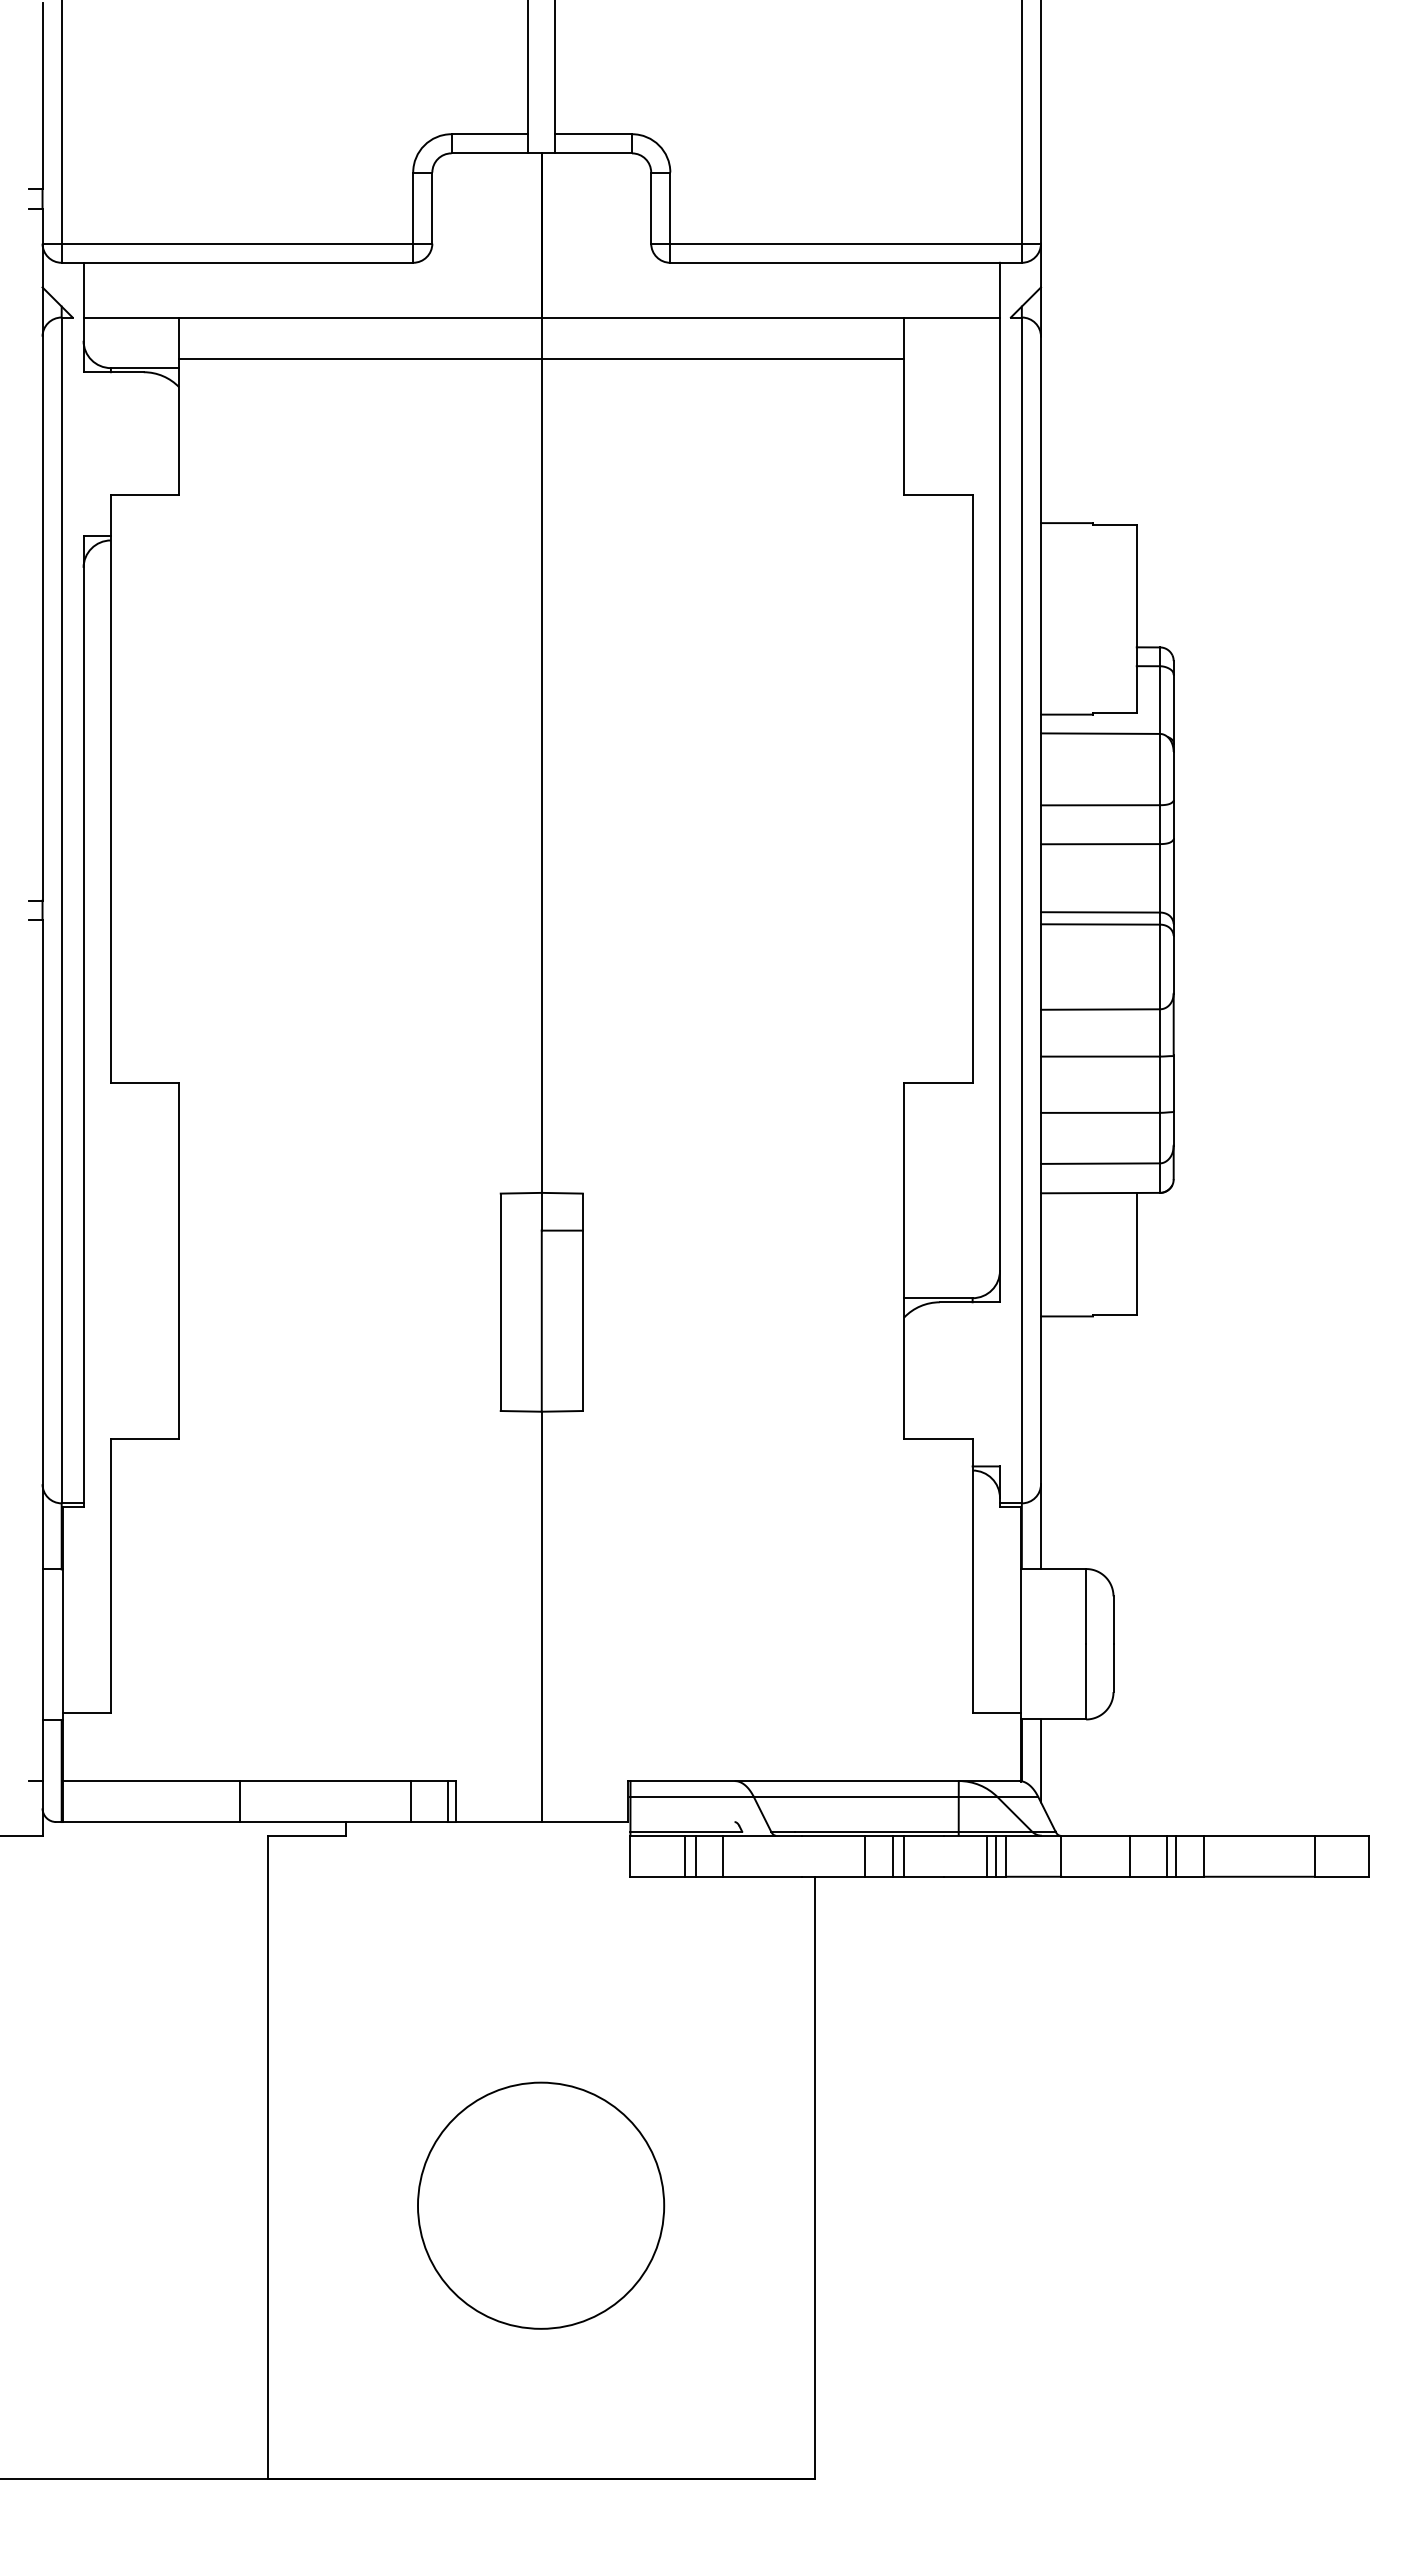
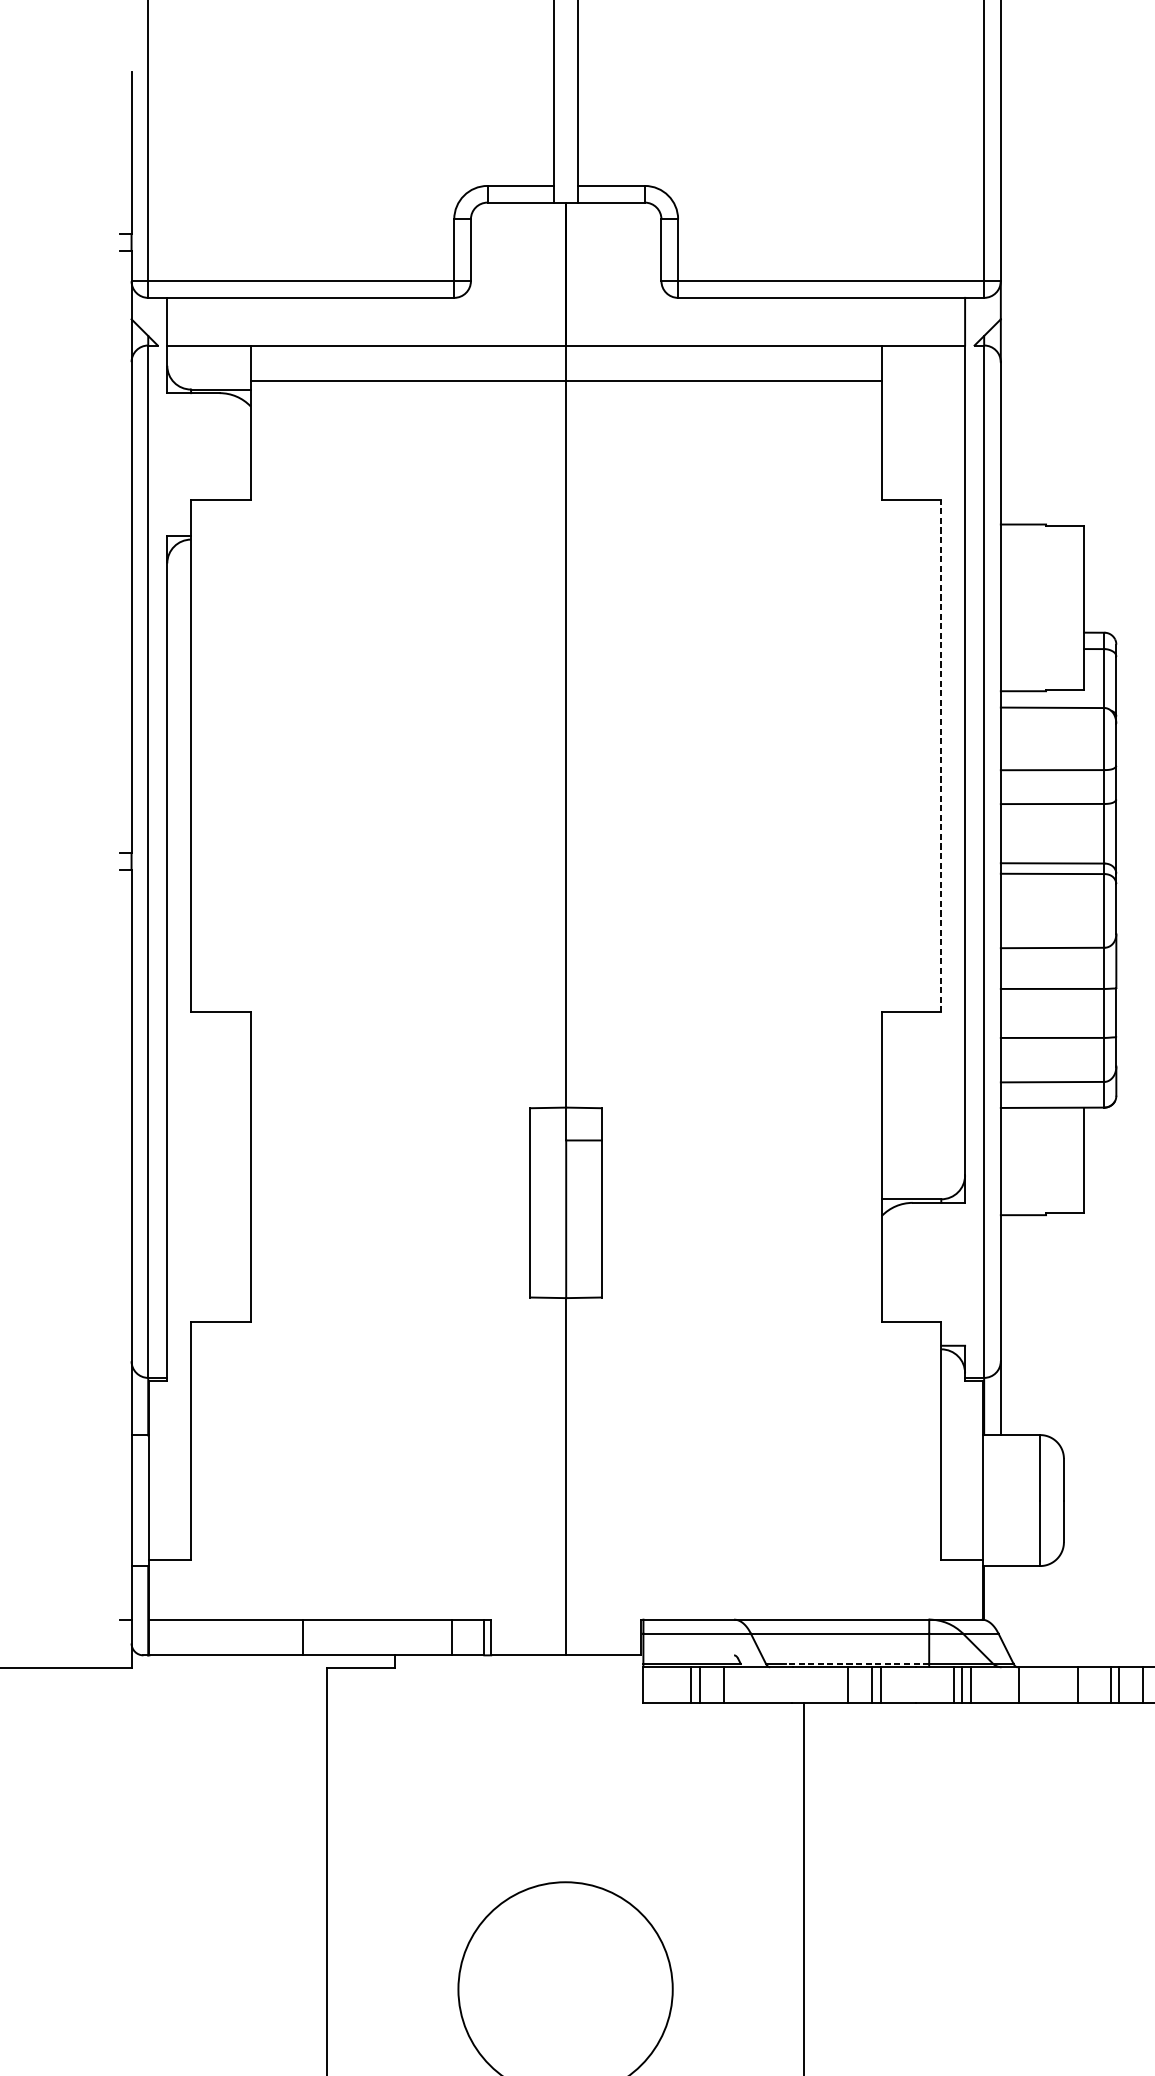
line: (972, 788) -> (941, 755), solid -> dashed
line: (1041, 1760) -> (1001, 1601), removed
line: (876, 1831) -> (857, 1663), solid -> dashed

